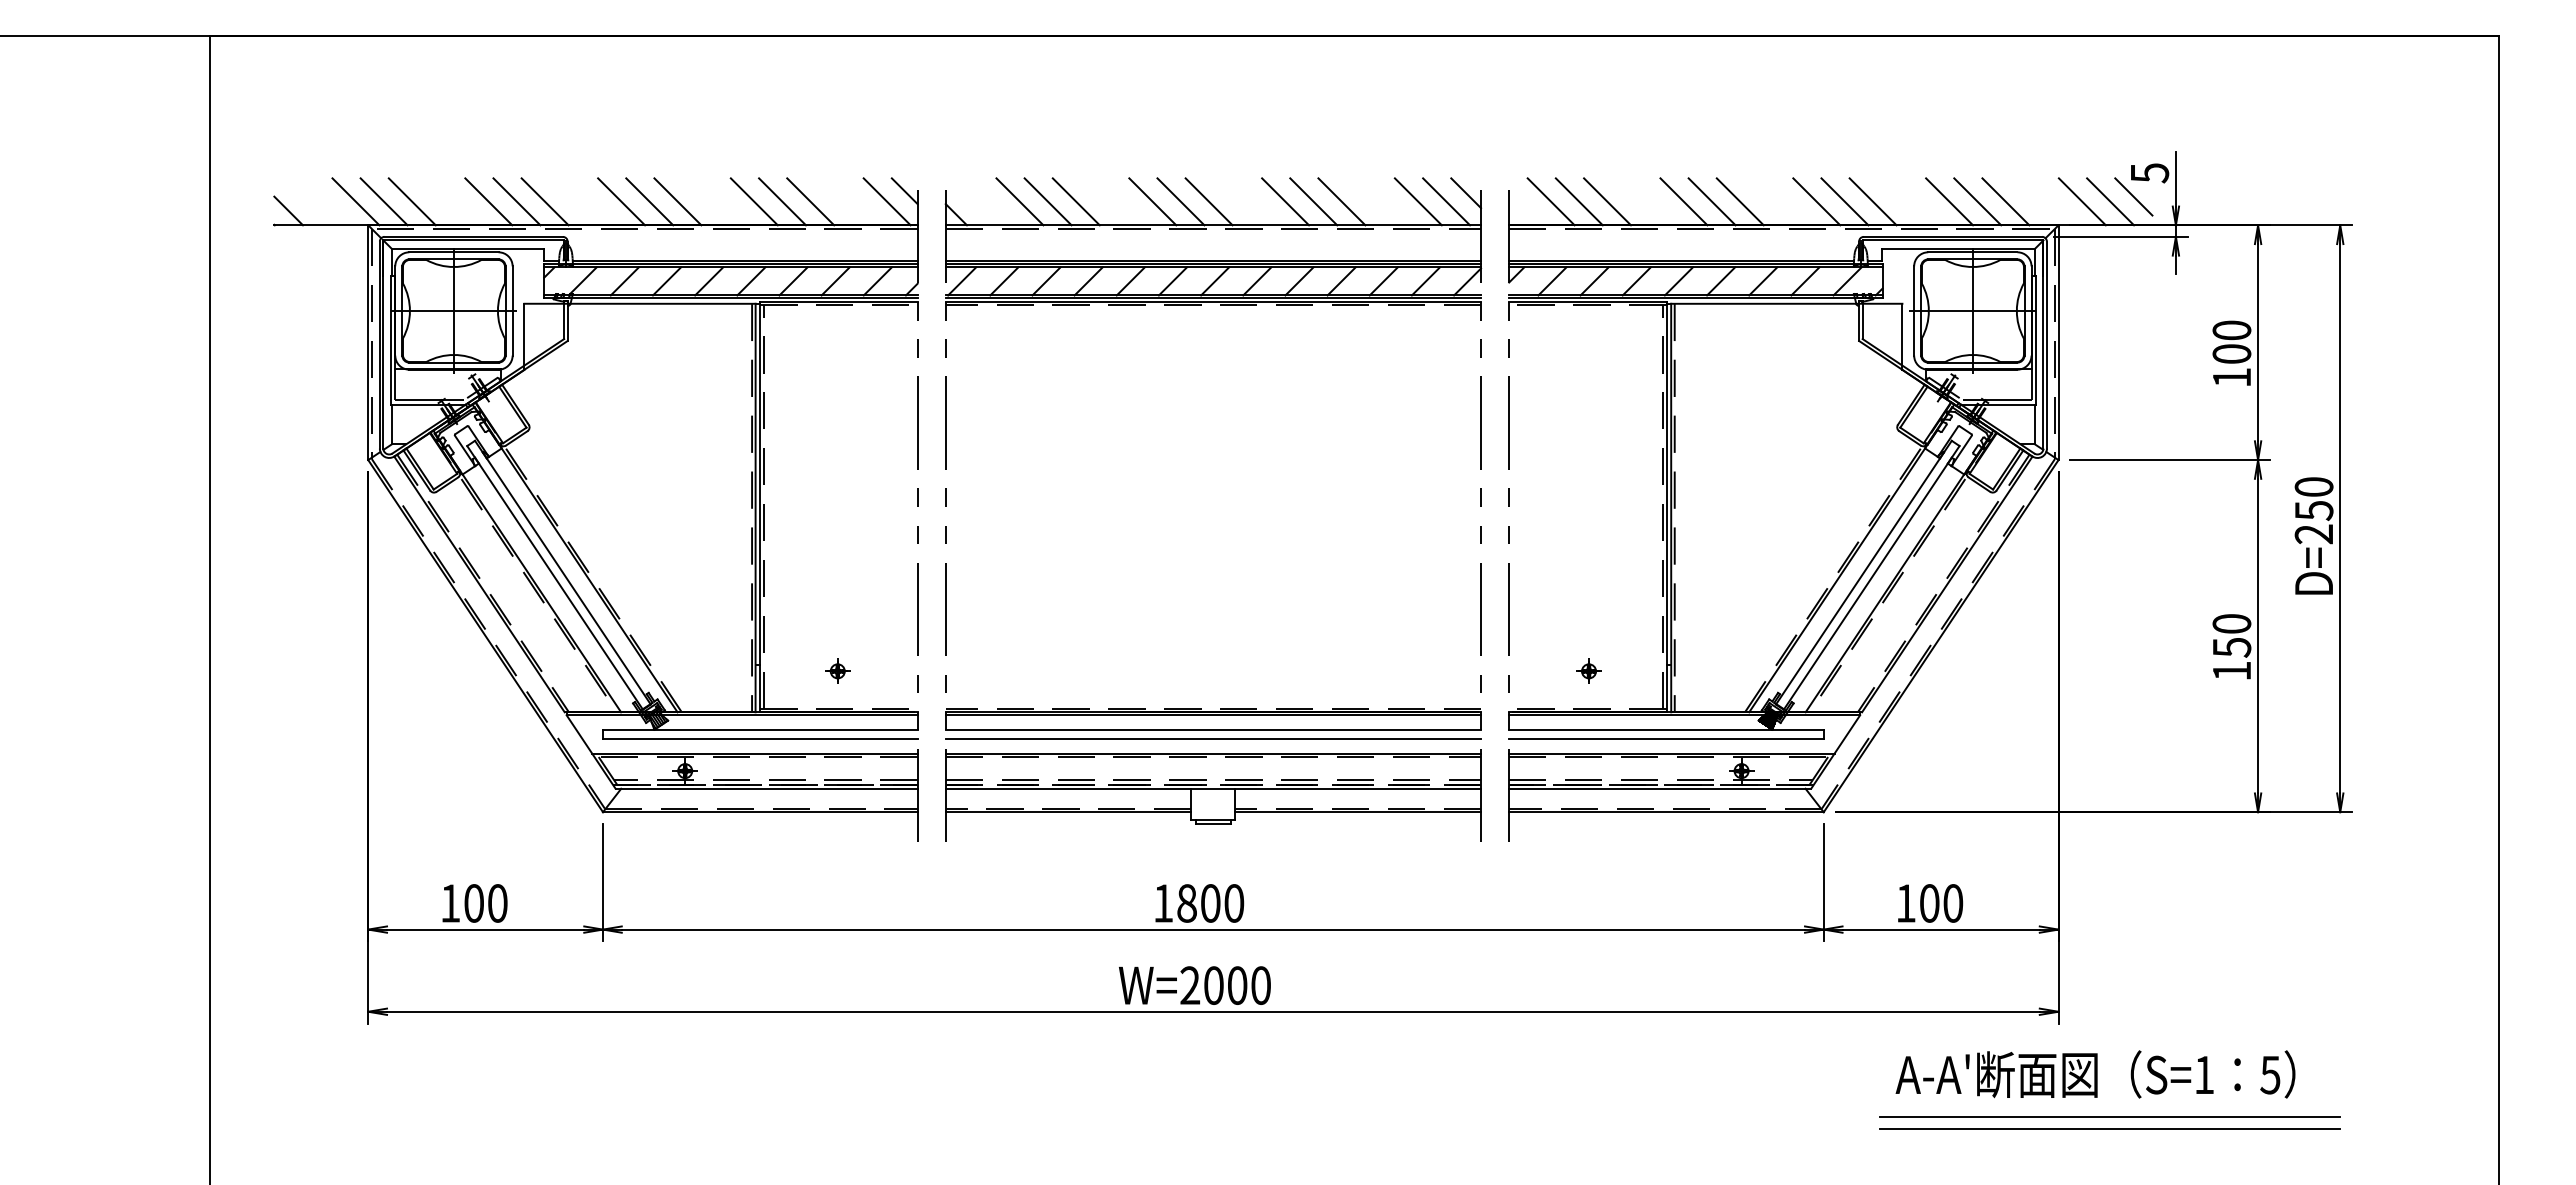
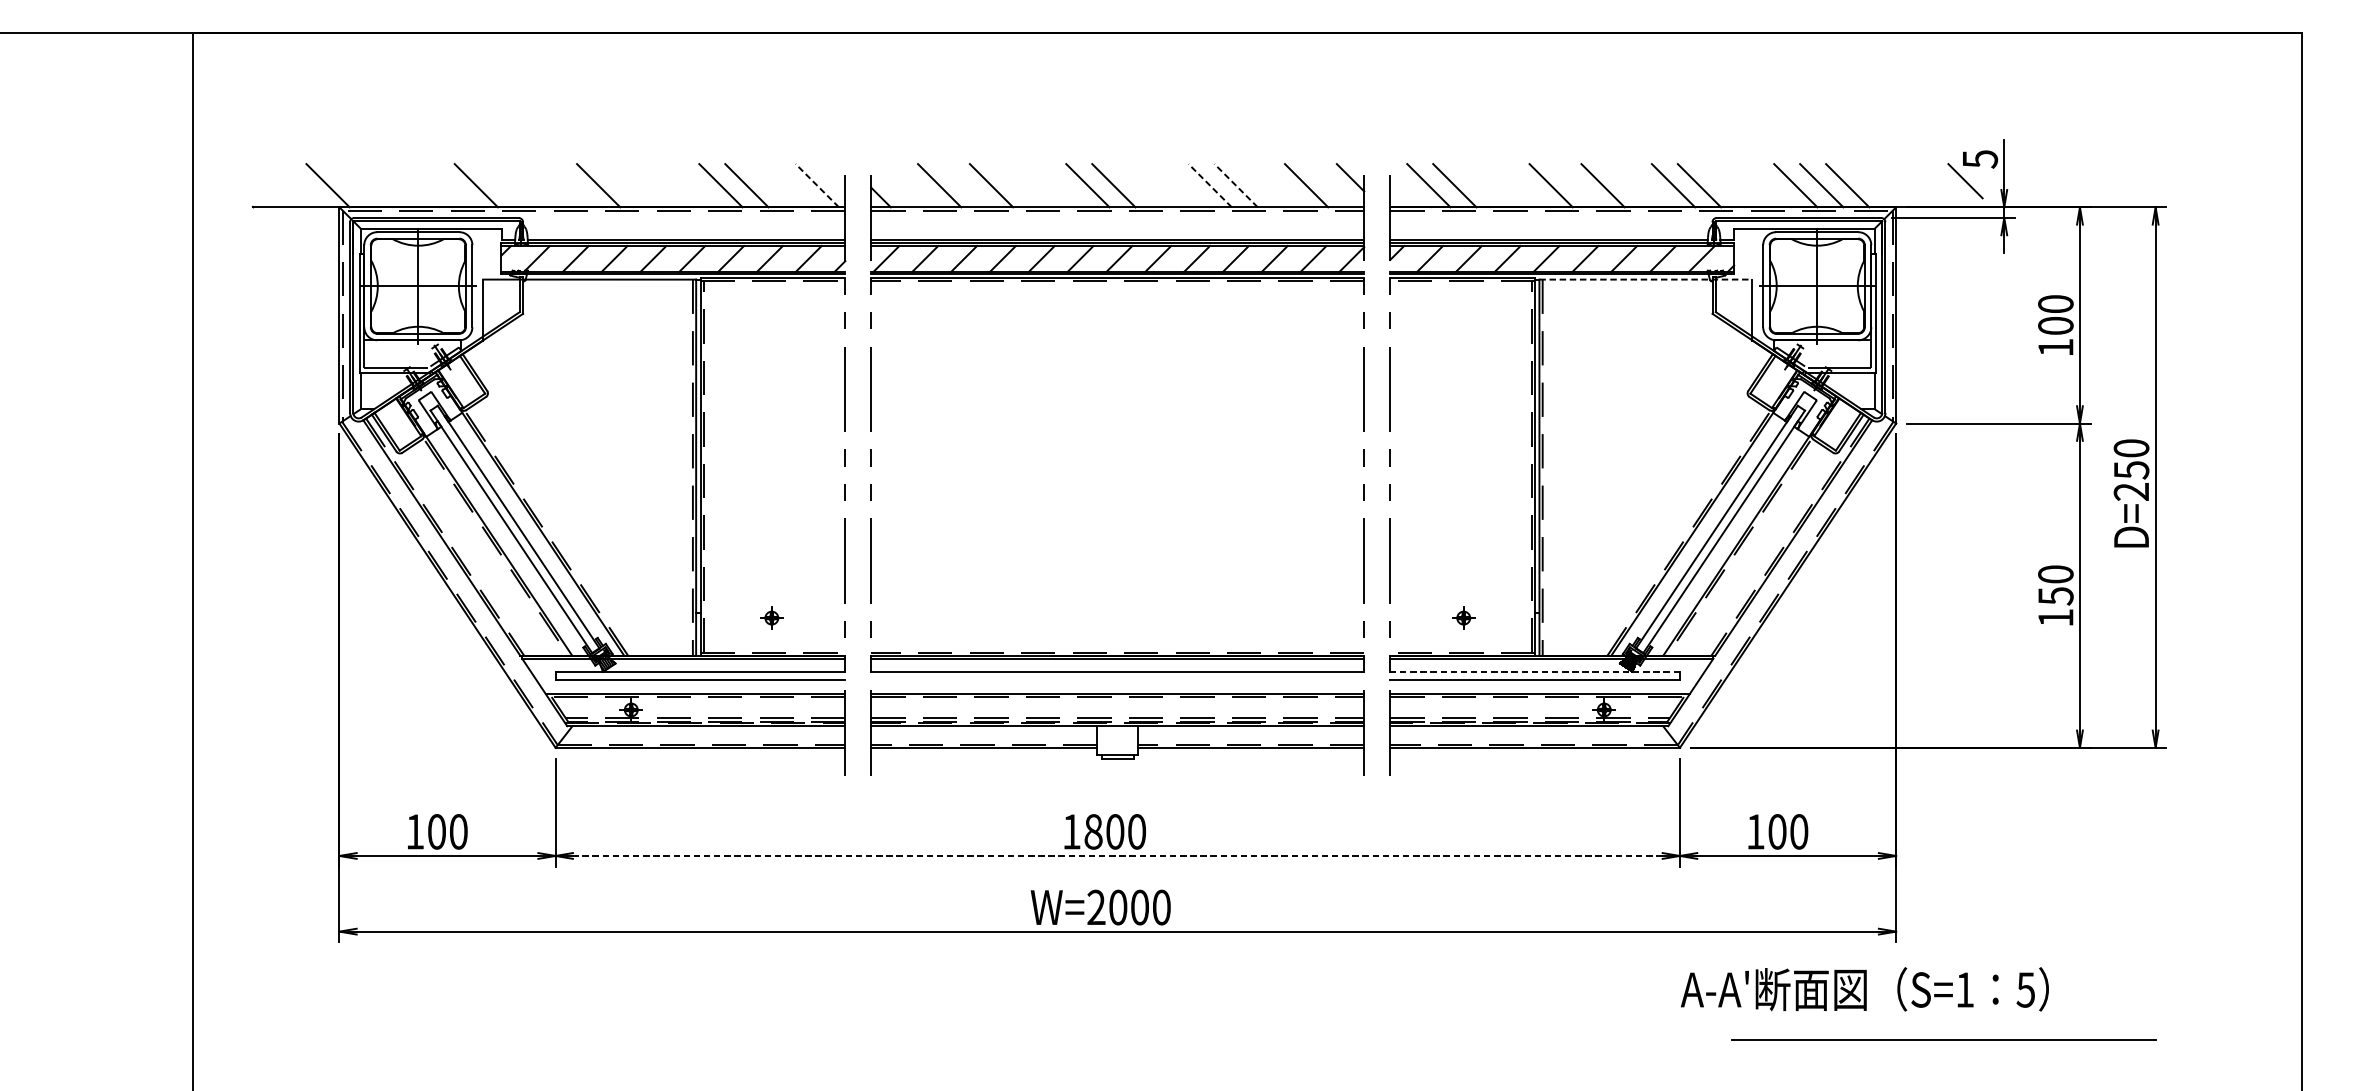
line: (904, 191) -> (833, 176), removed
line: (383, 201) -> (353, 185), removed
line: (411, 201) -> (379, 185), removed
line: (488, 201) -> (450, 185), removed
line: (544, 201) -> (501, 185), removed
line: (621, 201) -> (572, 185), removed
line: (677, 201) -> (624, 185), removed
line: (753, 201) -> (694, 185), removed
line: (886, 201) -> (816, 185), solid -> dashed
line: (1047, 201) -> (964, 185), removed
line: (1152, 201) -> (1061, 185), removed
line: (1285, 201) -> (1184, 185), removed
line: (1313, 201) -> (1209, 185), solid -> dashed
line: (1341, 201) -> (1235, 185), solid -> dashed
line: (1446, 201) -> (1332, 185), removed
line: (1607, 201) -> (1480, 185), removed
line: (1711, 201) -> (1576, 185), removed
line: (1872, 201) -> (1724, 185), removed
line: (2081, 201) -> (1917, 185), removed
line: (2110, 201) -> (1944, 185), removed
line: (288, 210) -> (265, 193), removed
line: (1786, 303) -> (1645, 279), solid -> dashed
line: (1665, 729) -> (1534, 671), solid -> dashed
line: (1213, 738) -> (1117, 679), removed
line: (1213, 929) -> (1117, 855), solid -> dashed
text: (2095, 1074) -> (1864, 989), moved
line: (2110, 1117) -> (1944, 1029), removed

